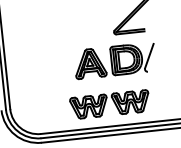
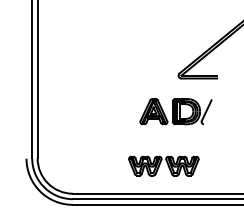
part: (114, 60) -> (175, 111), size x0.7
part: (109, 104) -> (163, 165), size x0.7

